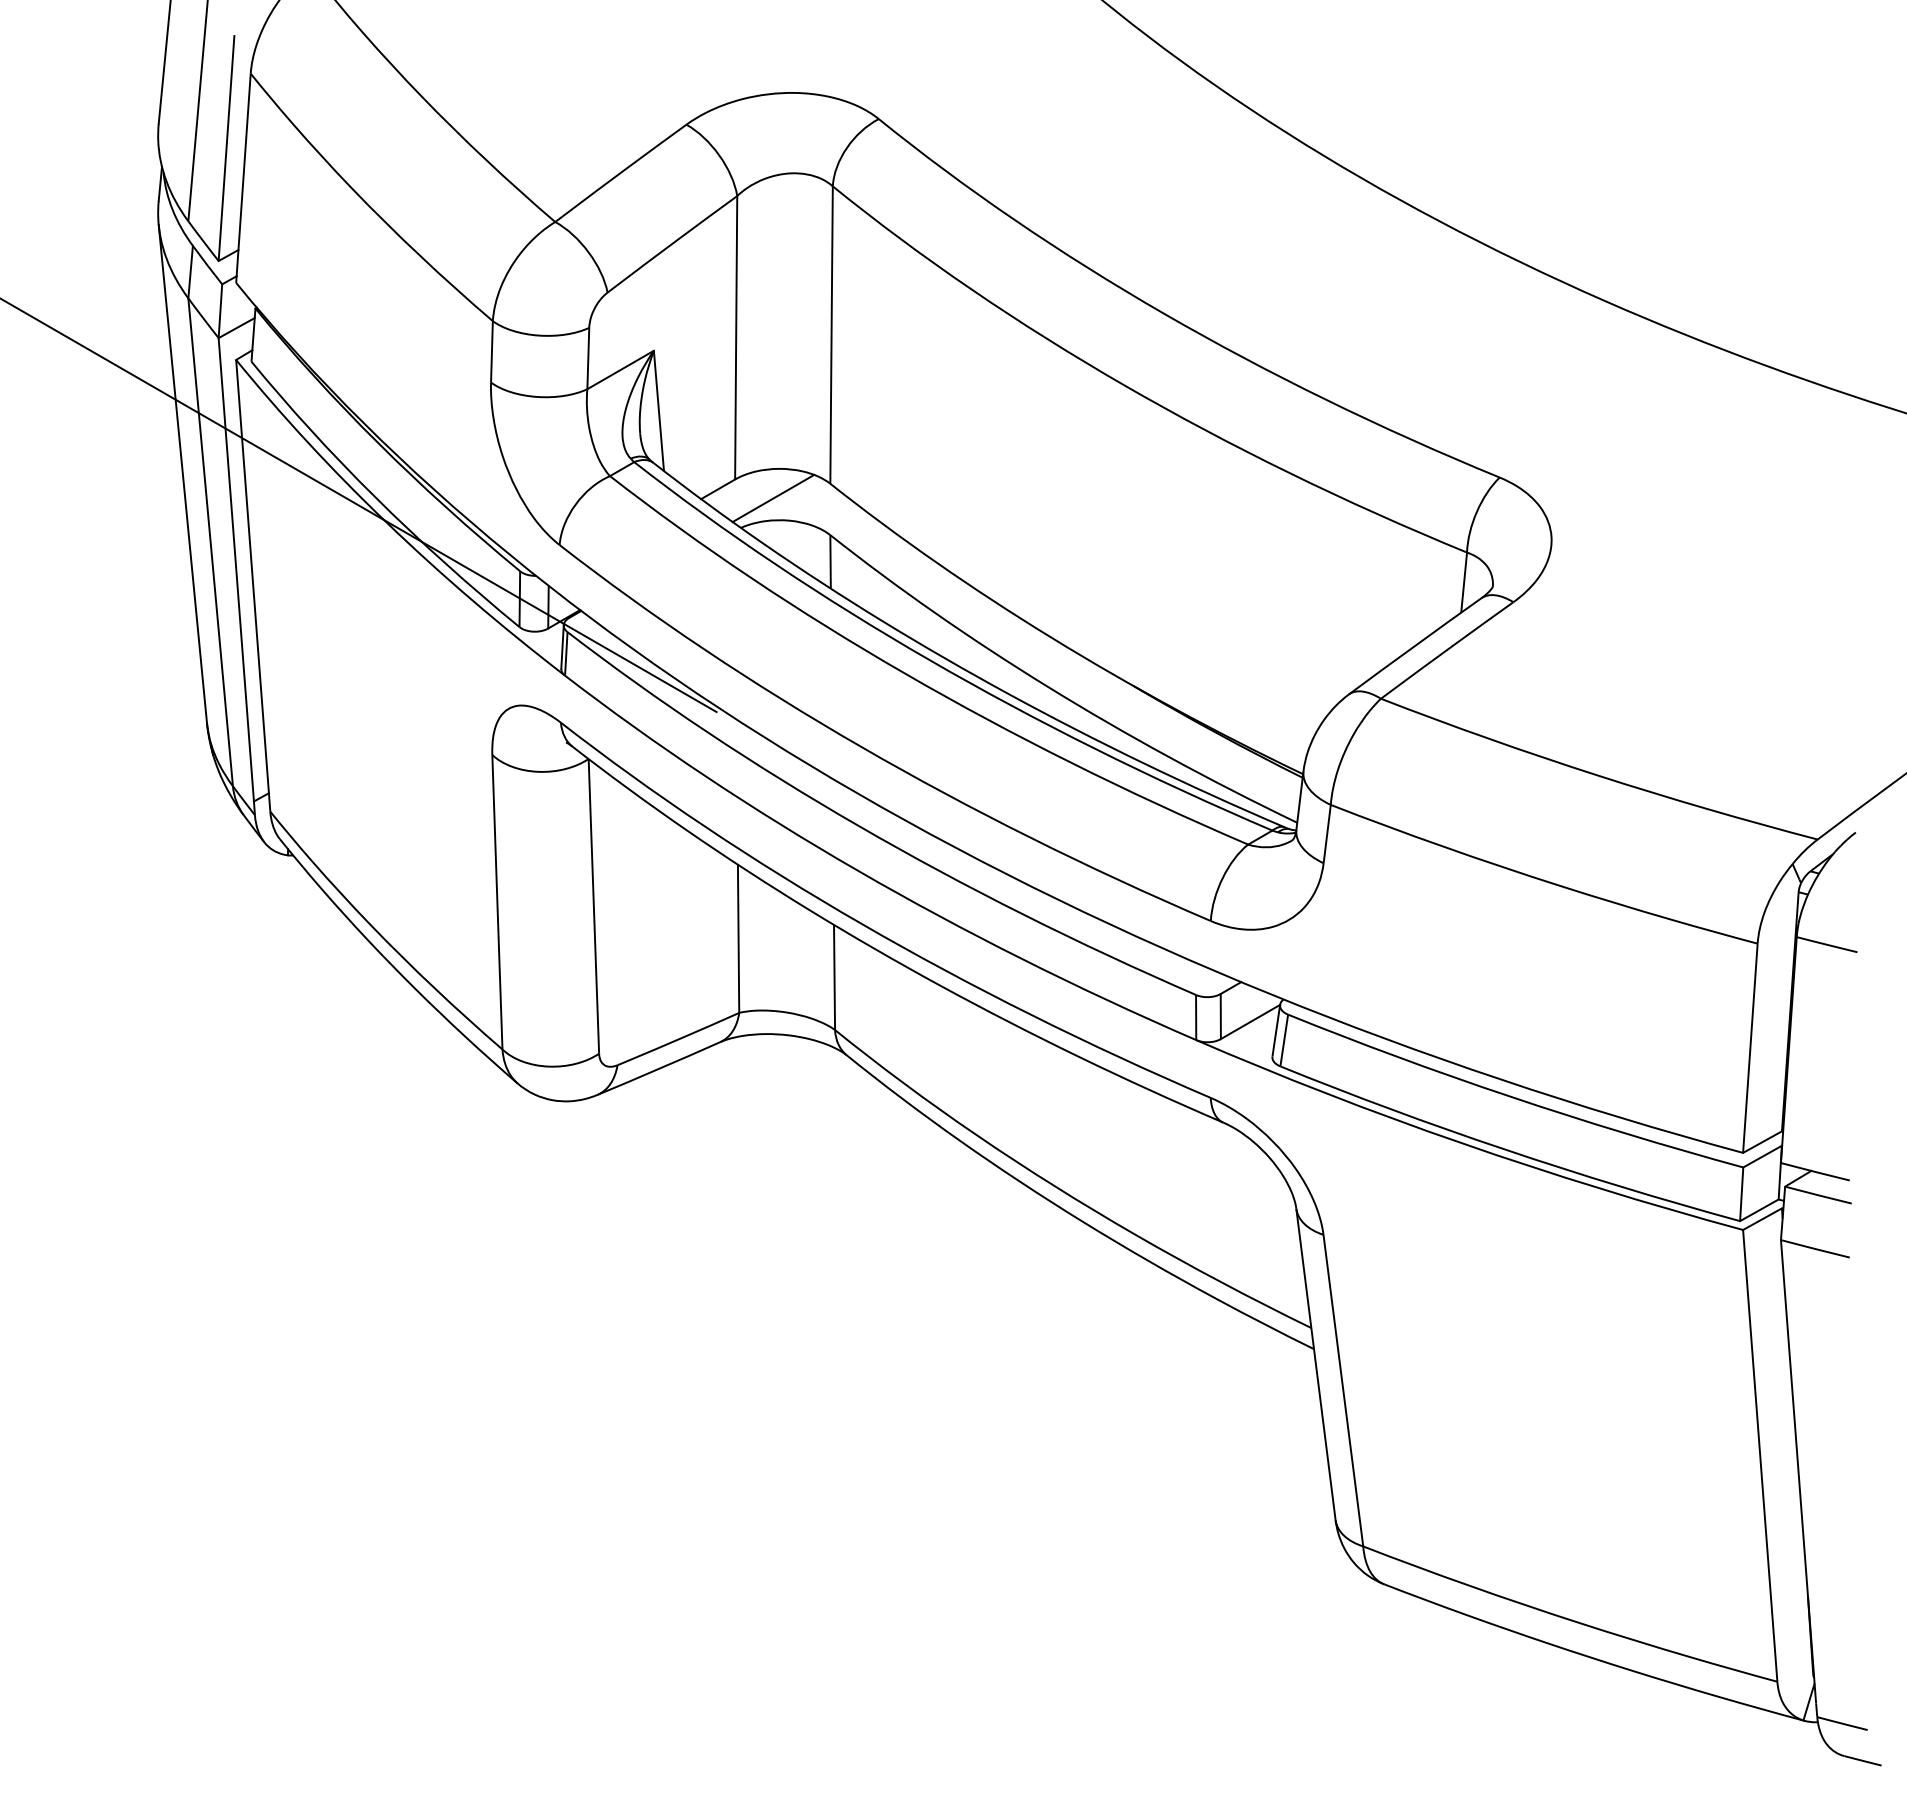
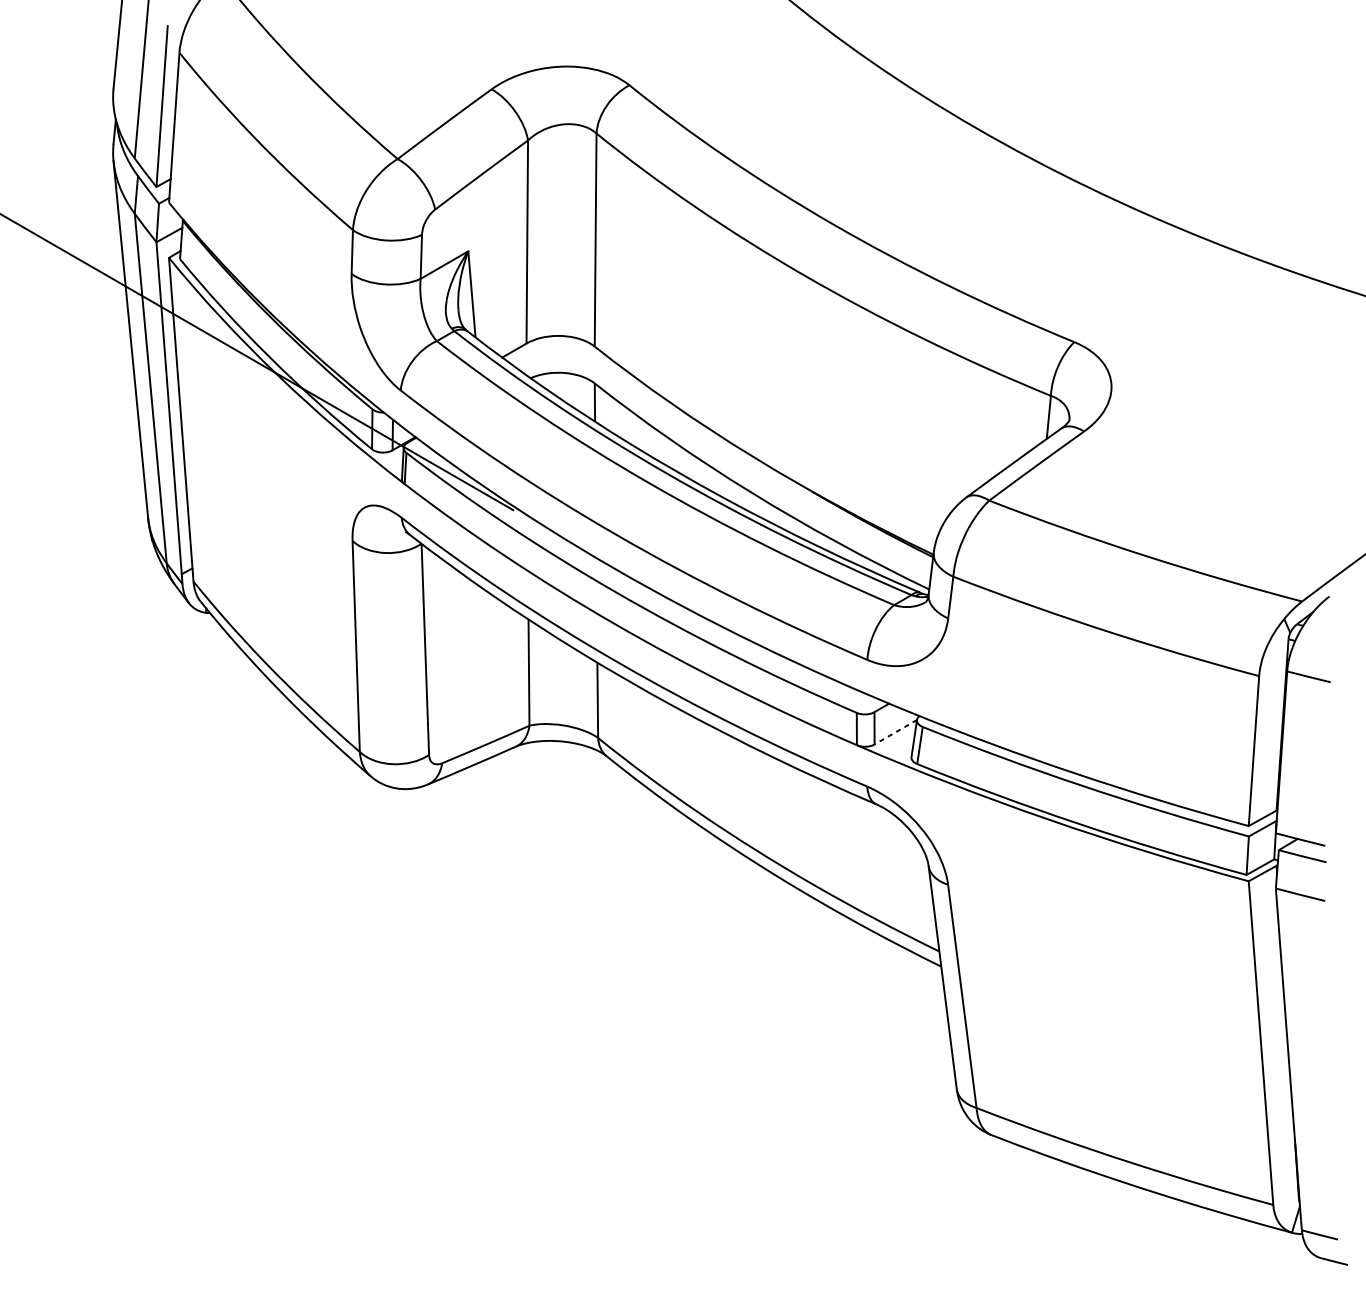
line: (773, 498) -> (554, 357), removed
line: (1250, 1022) -> (895, 732), solid -> dashed

